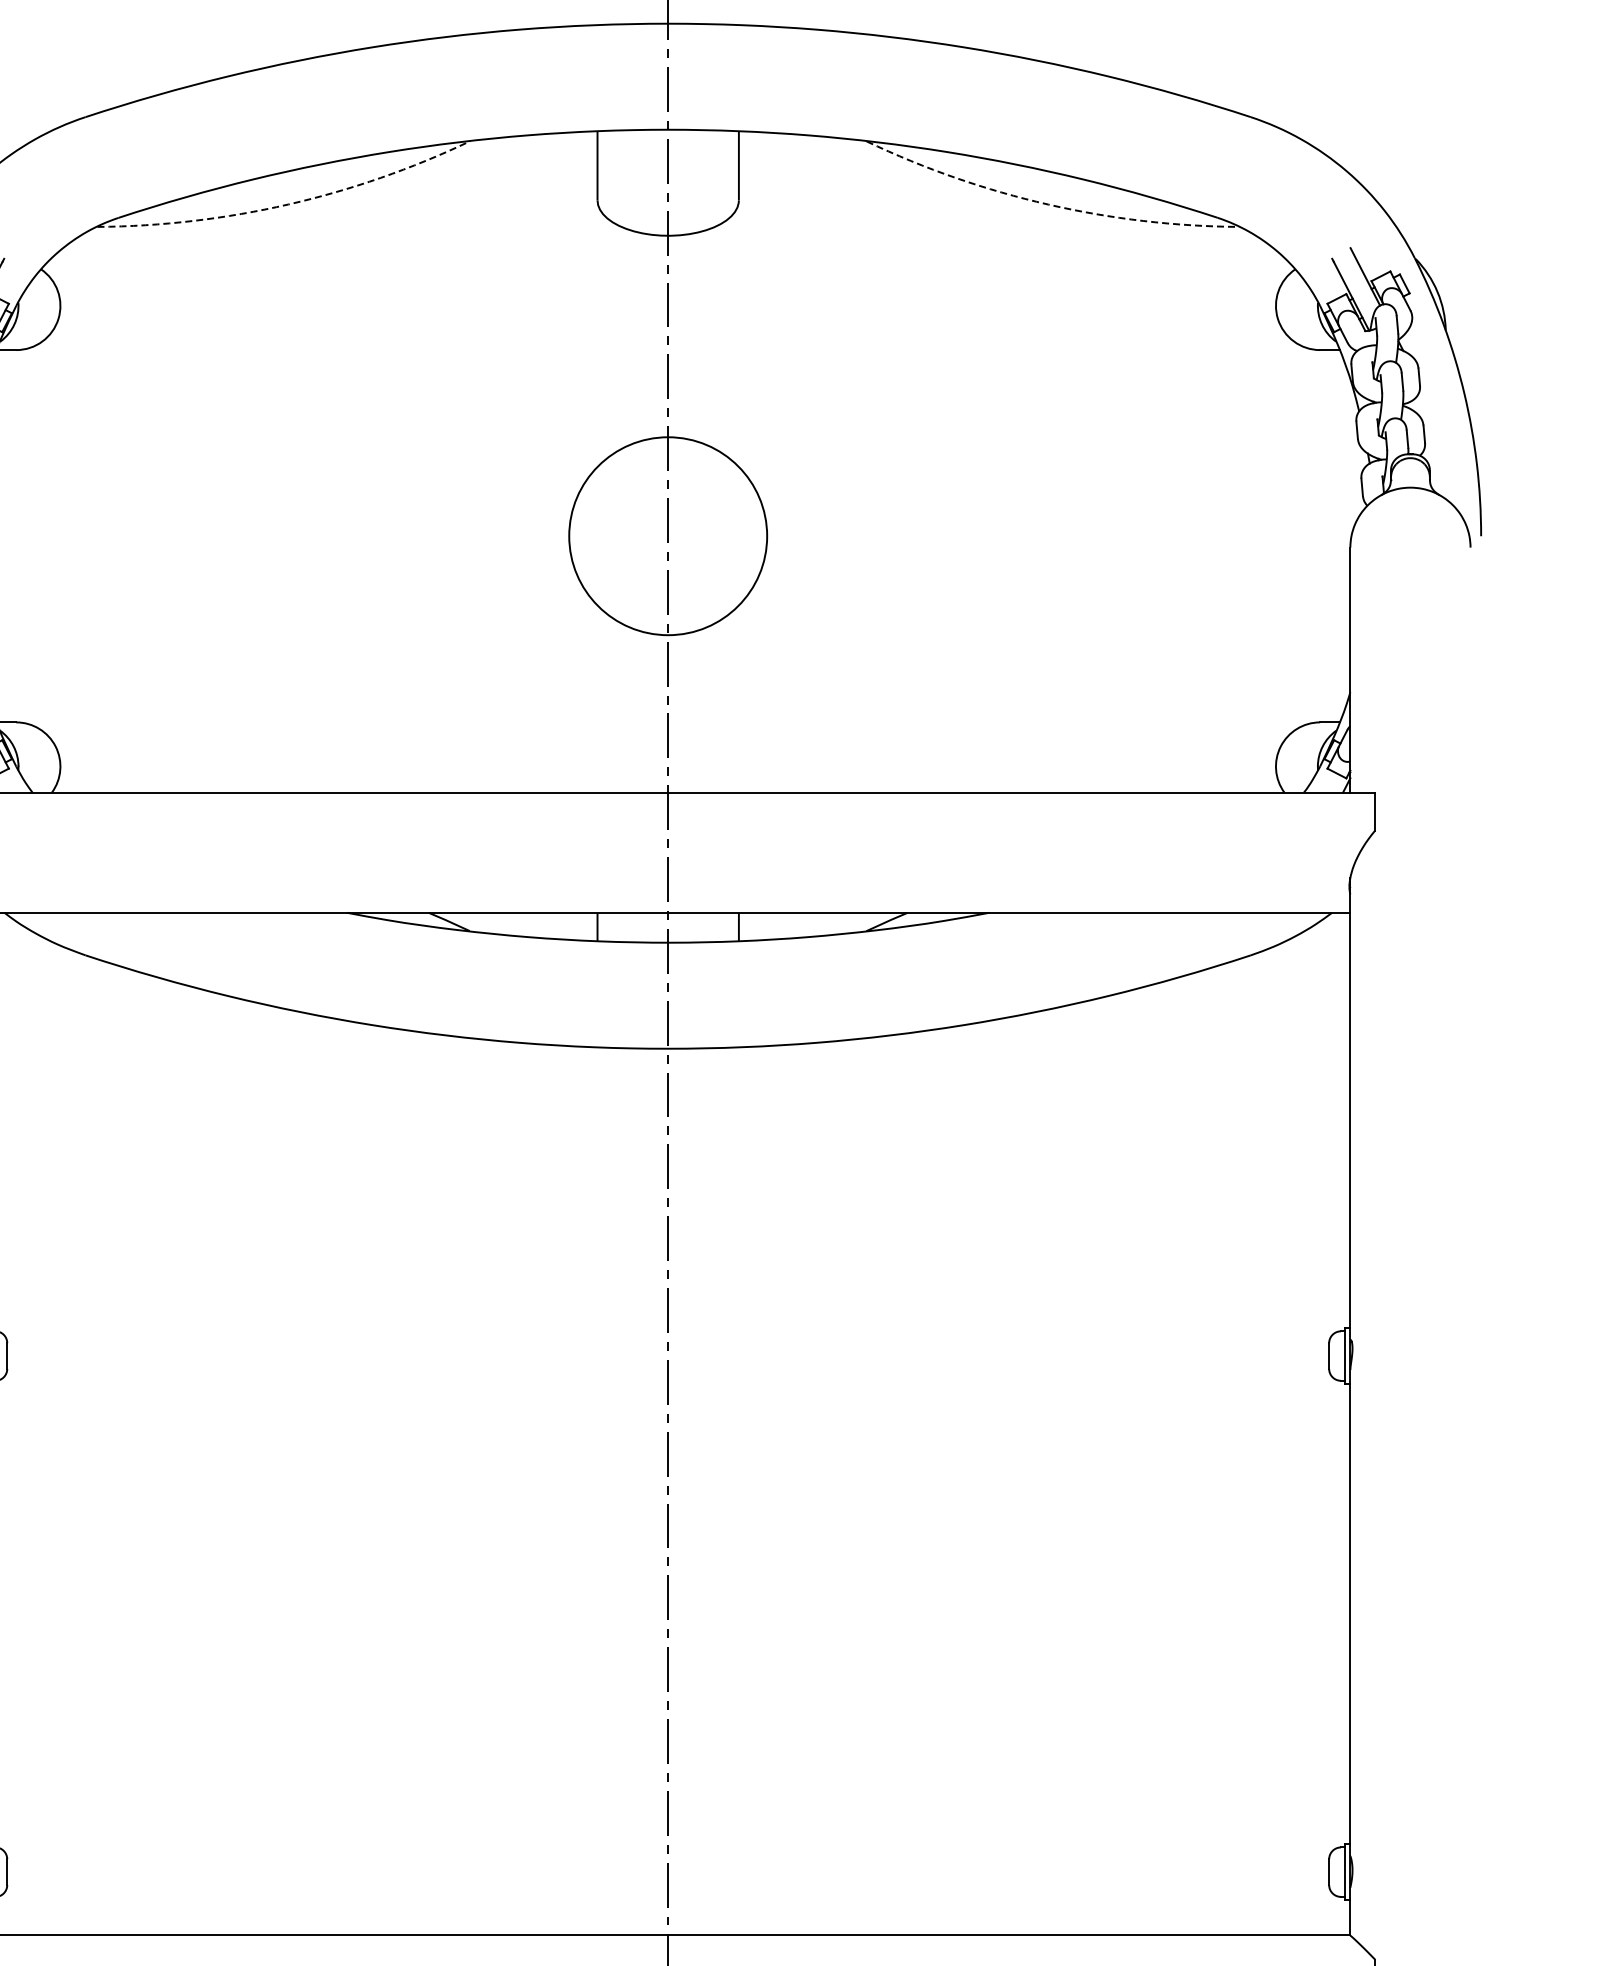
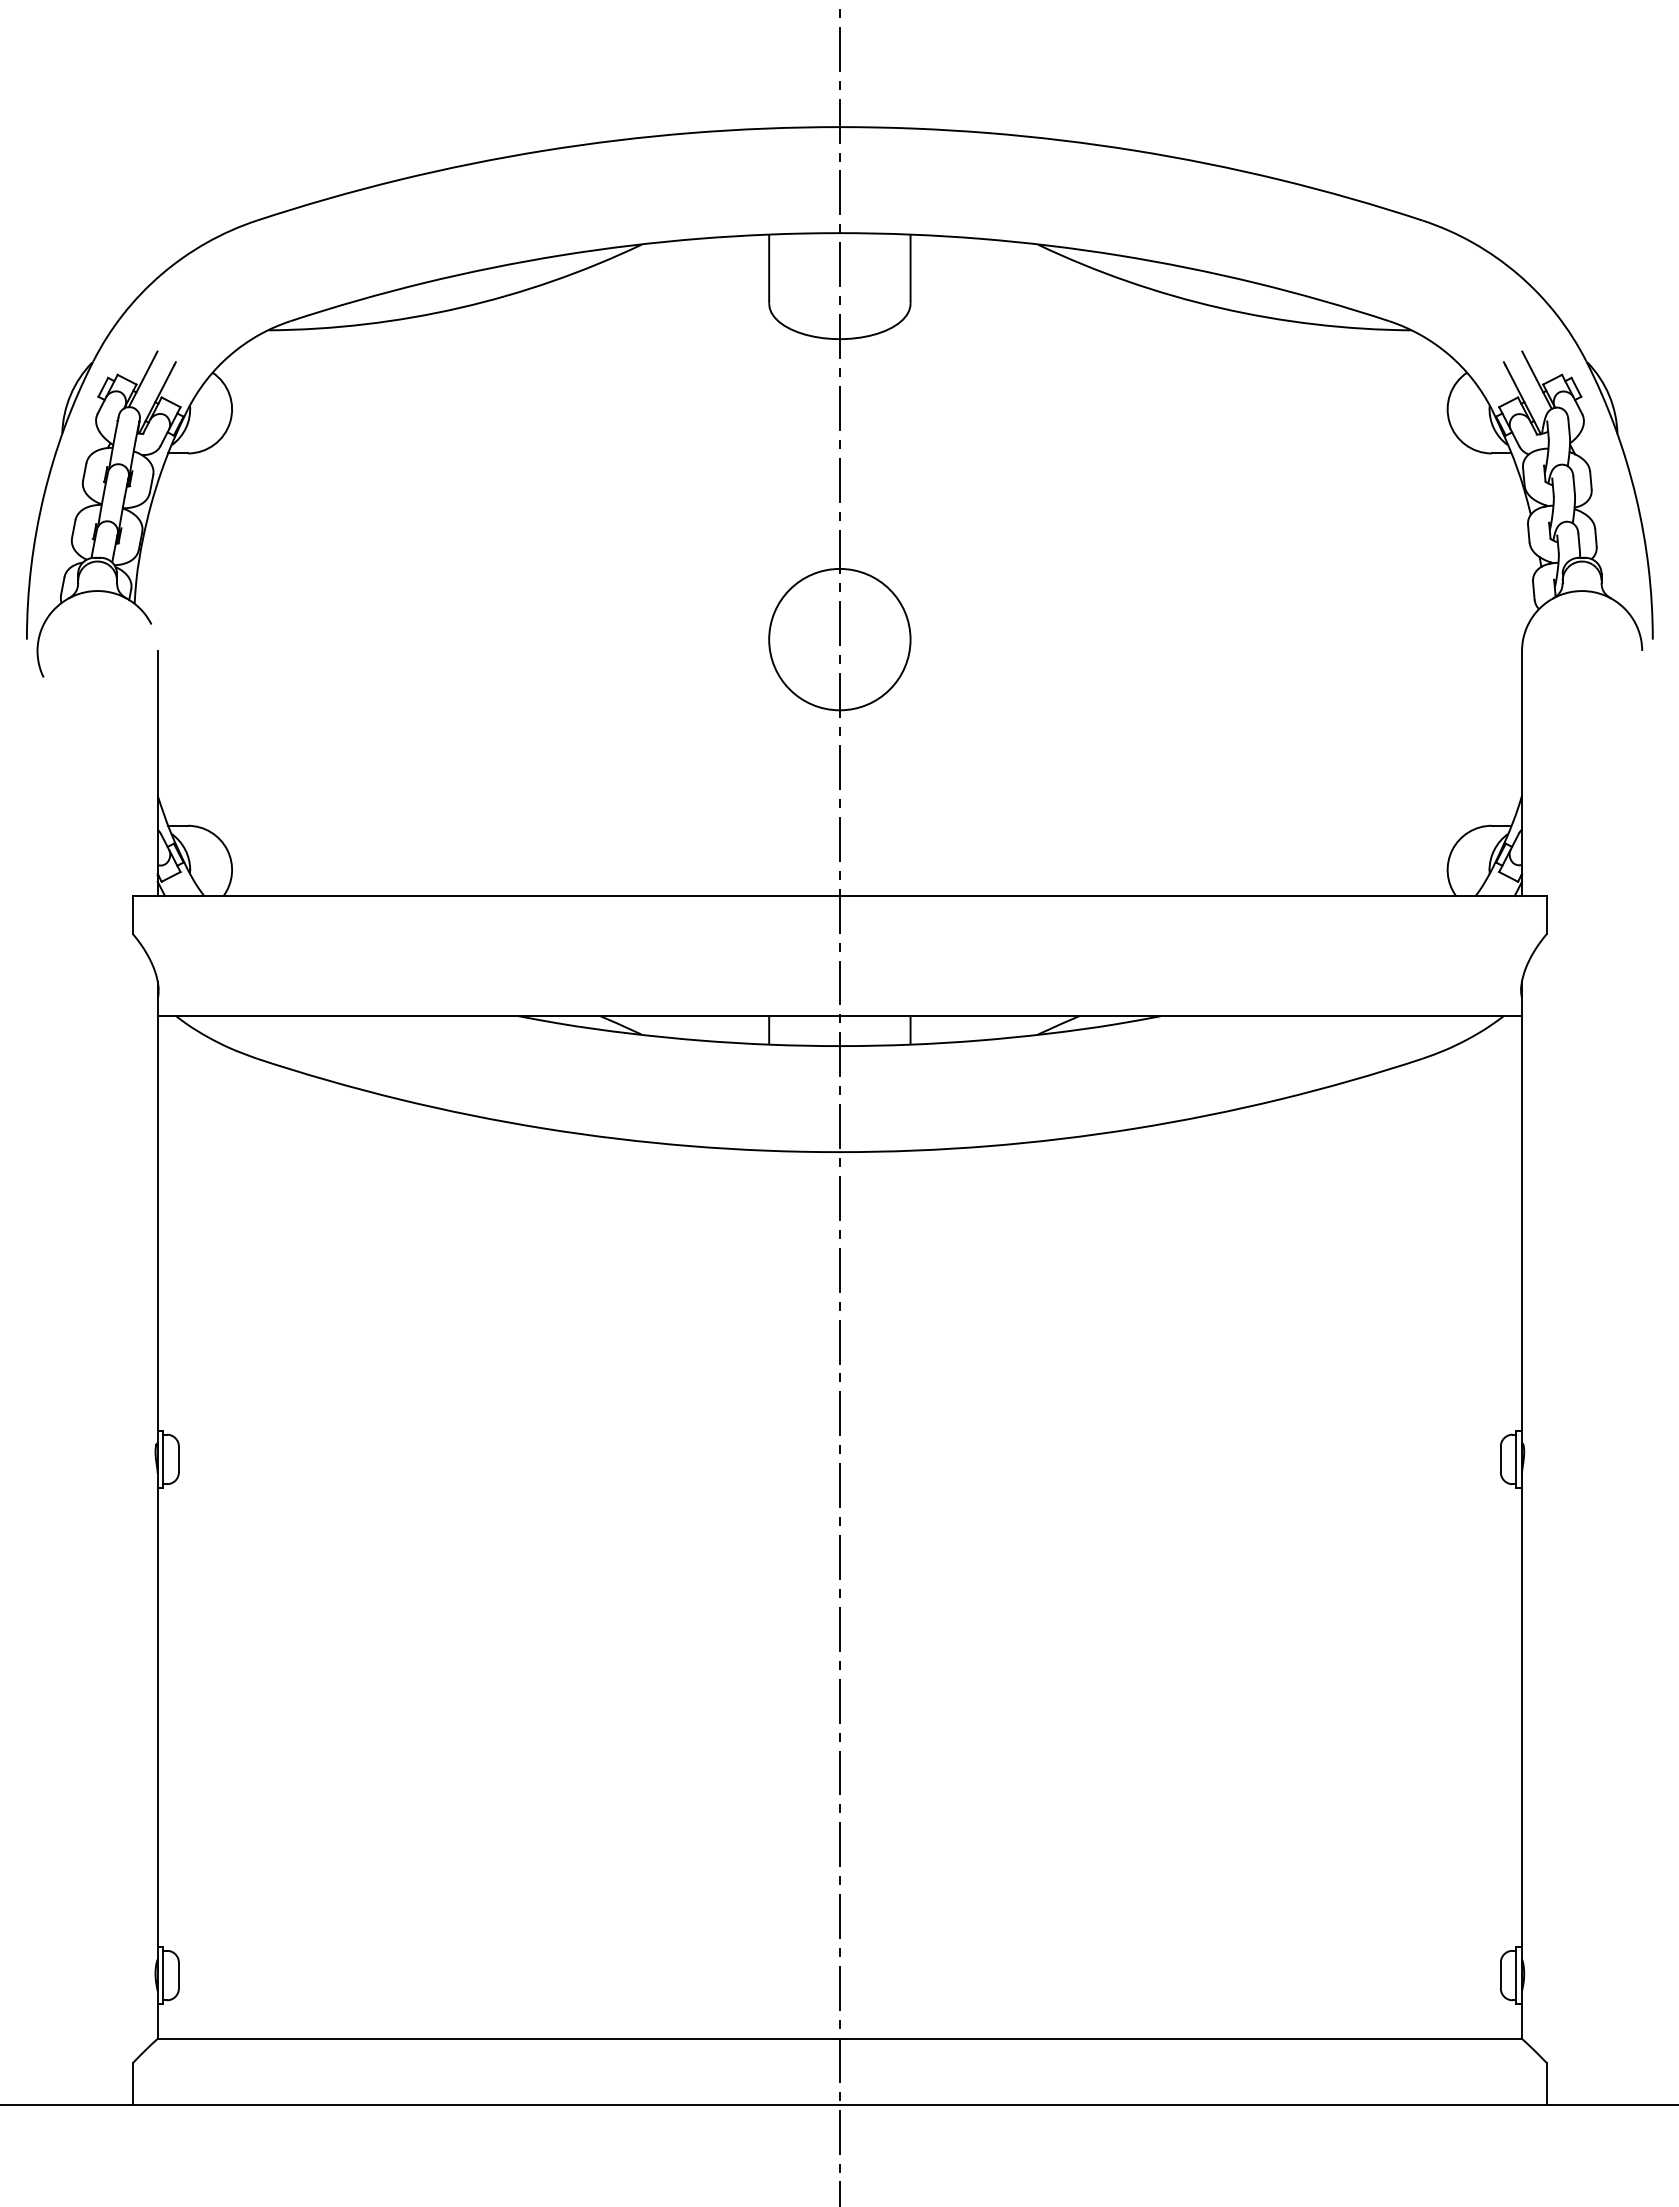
arc: (288, 204) -> (460, 307), dashed -> solid
arc: (1048, 204) -> (1220, 307), dashed -> solid
circle: (667, 536) -> (839, 639), size x0.71

